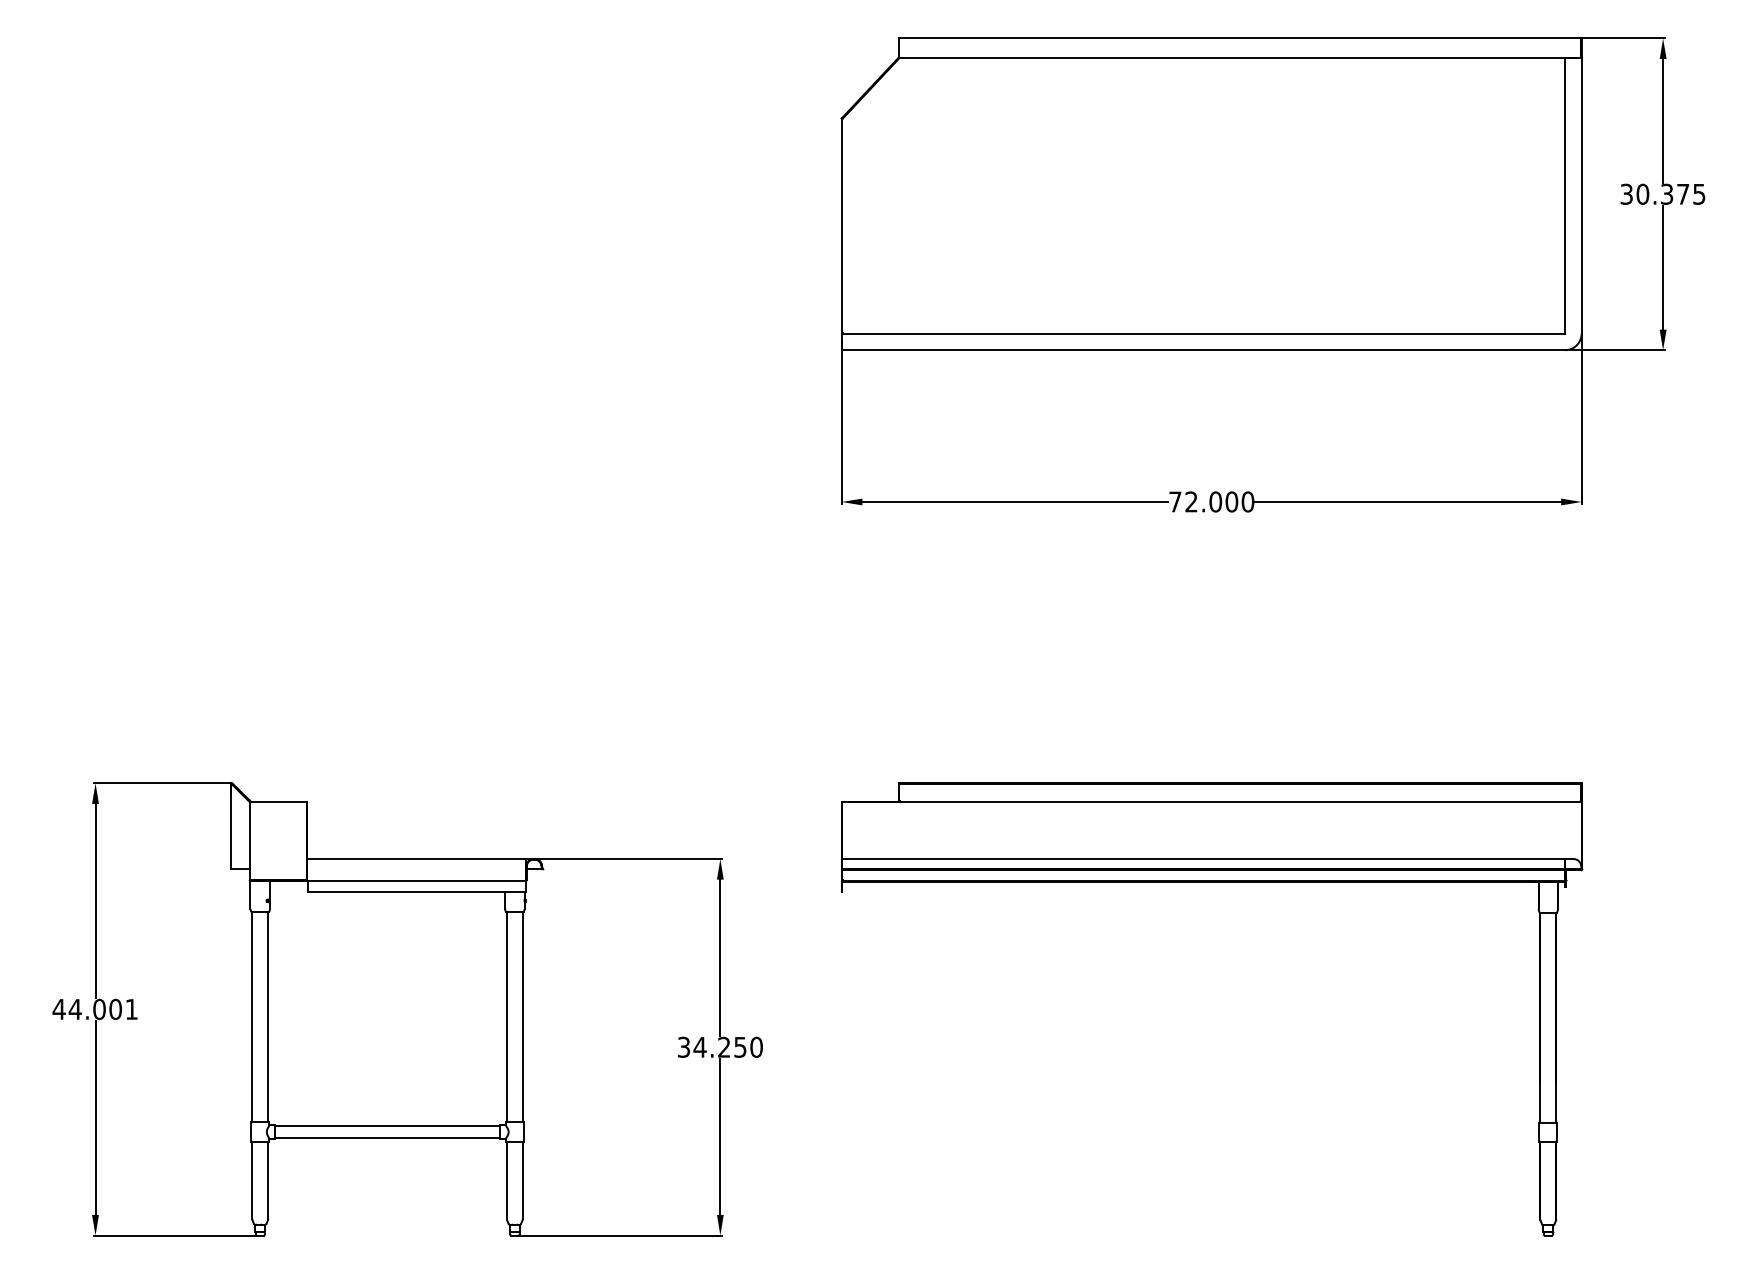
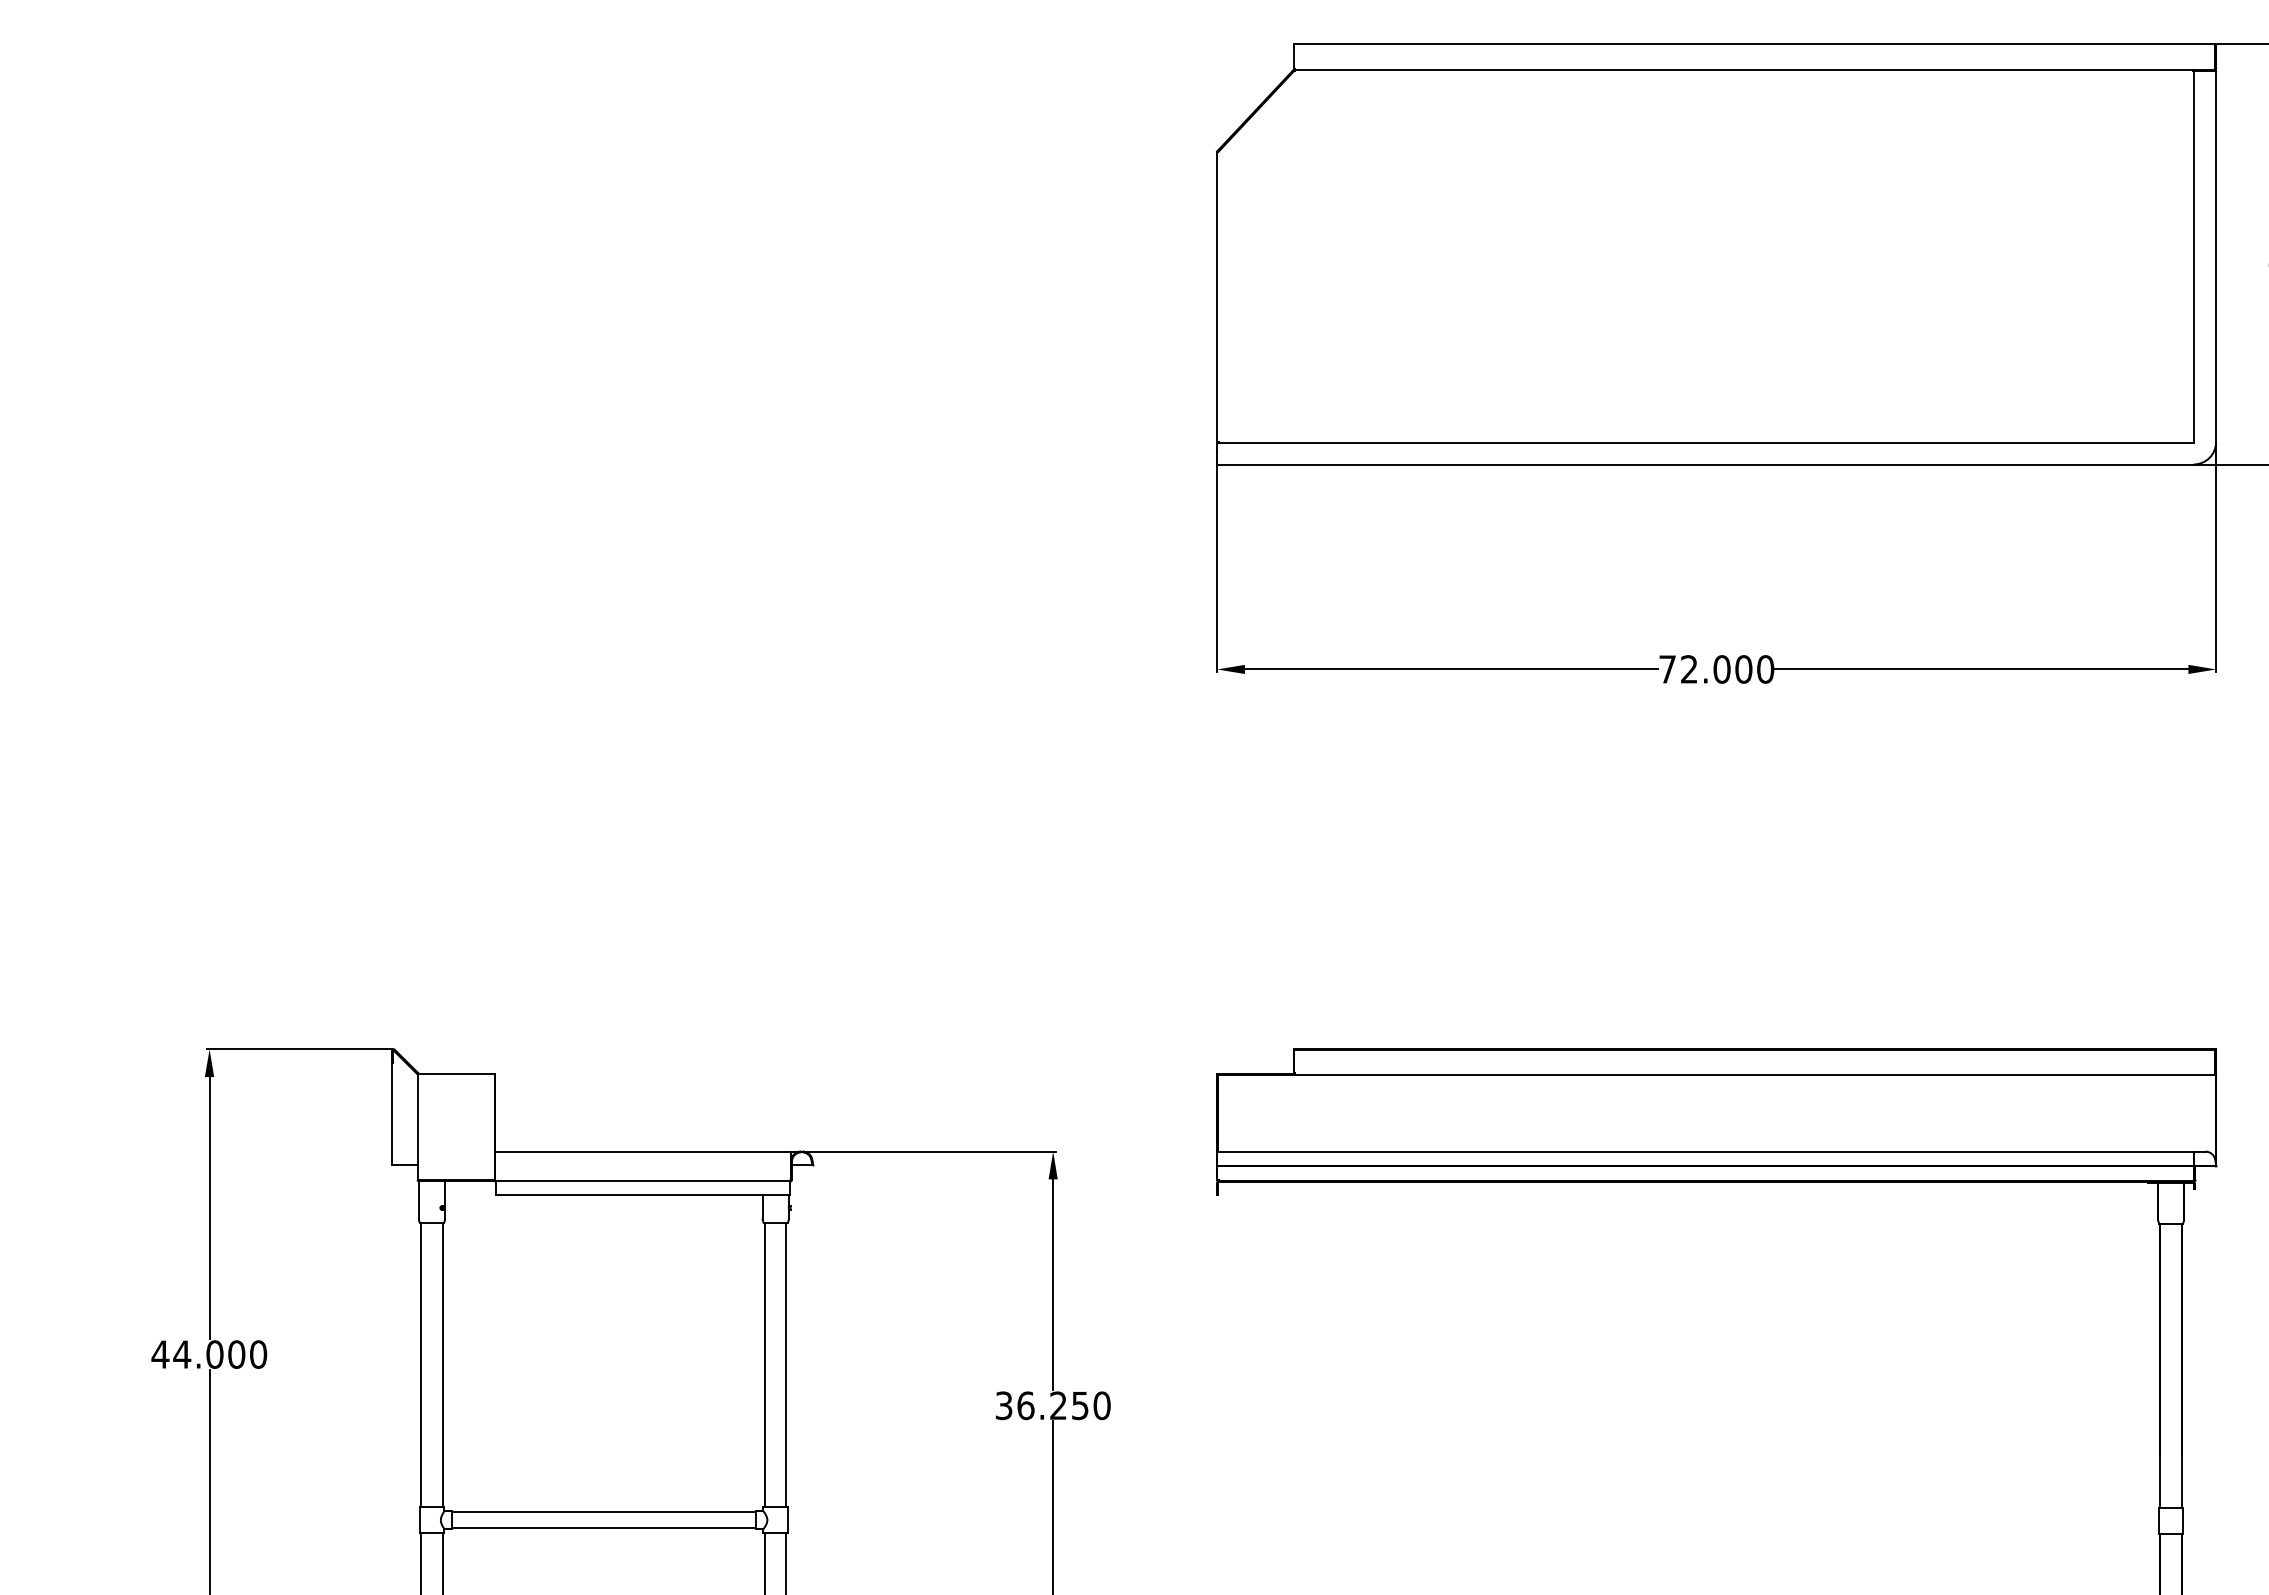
text: (131, 1008) -> (258, 1353), 44.001 -> 44.000
text: (699, 1046) -> (1025, 1404), 34.250 -> 36.250

